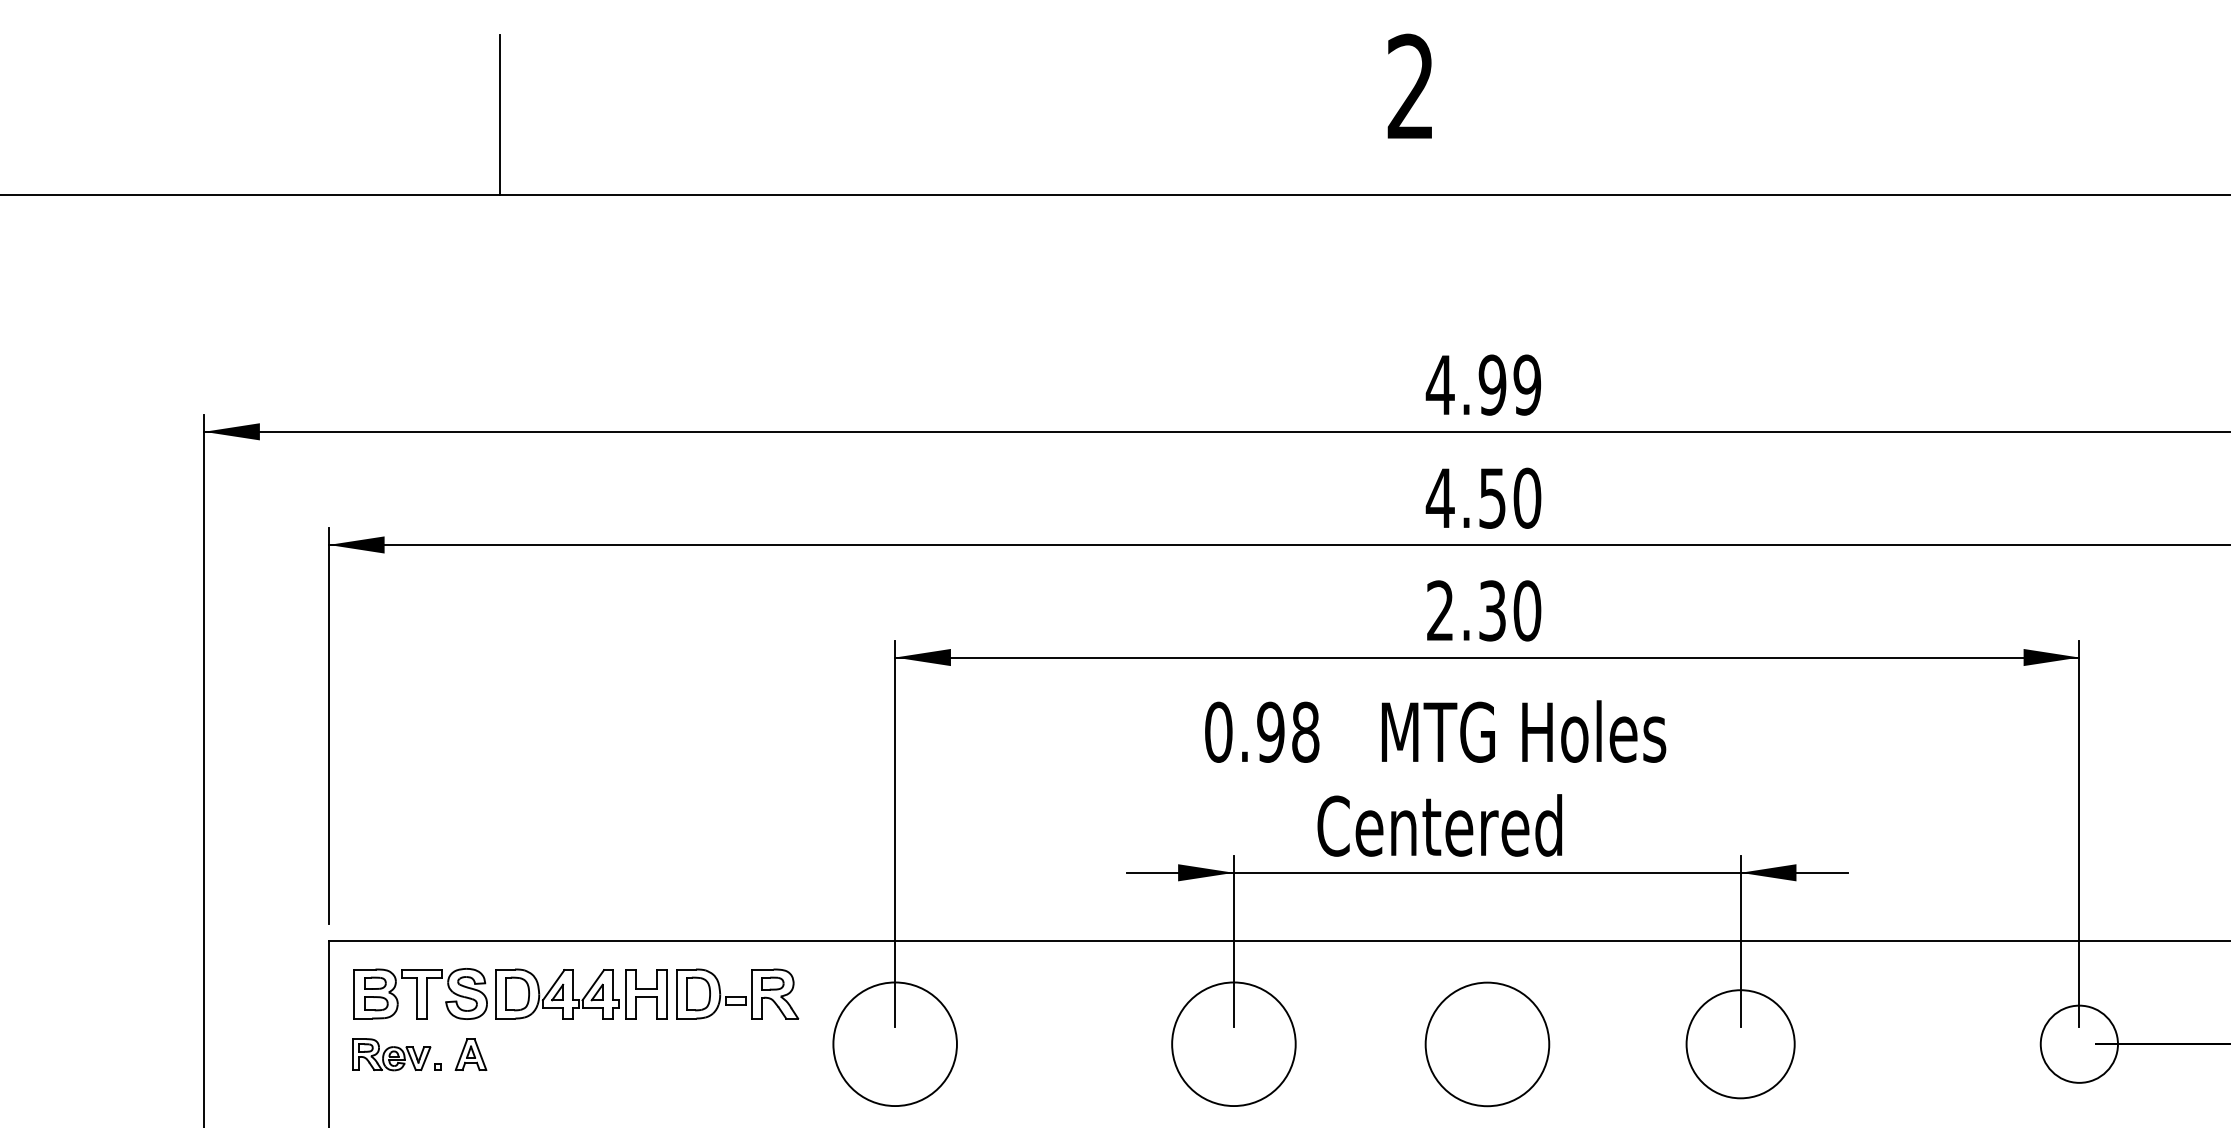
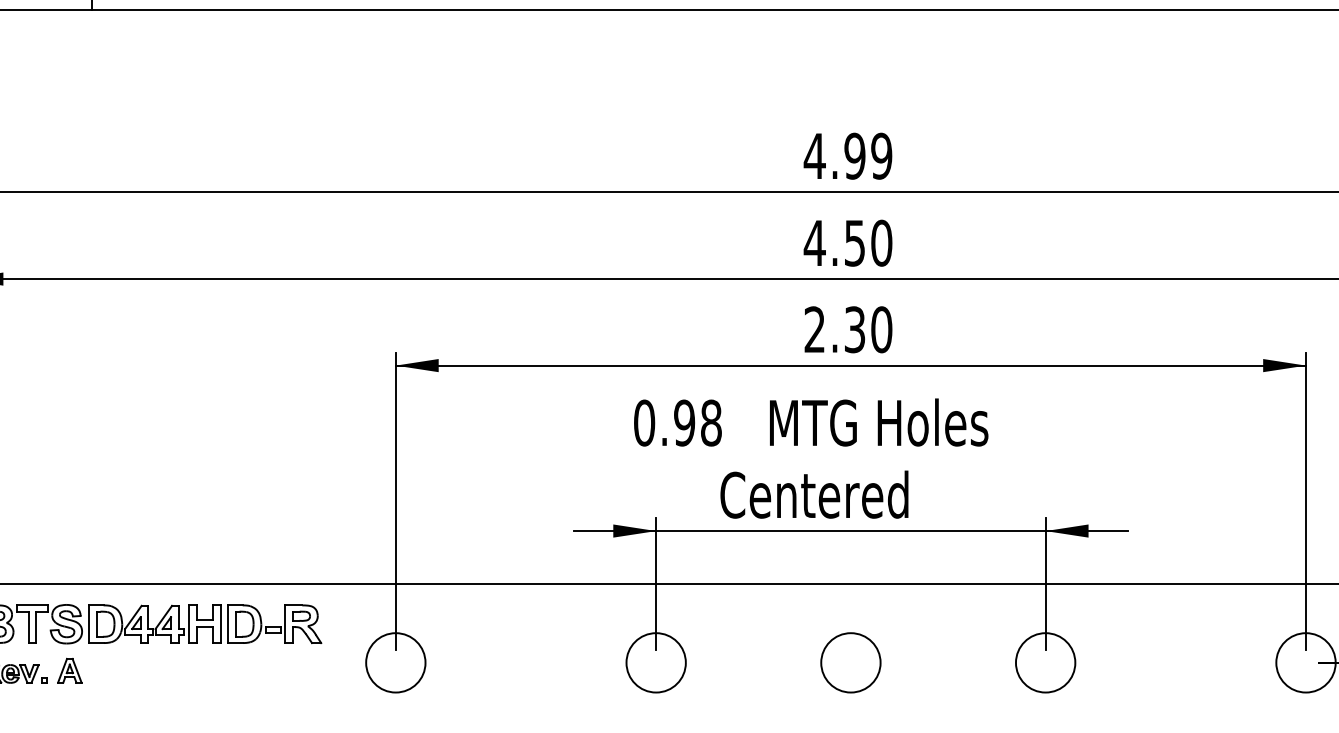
circle: (894, 1043) -> (395, 662), size x0.62
circle: (1233, 1043) -> (655, 662), size x0.62
circle: (1486, 1043) -> (850, 662), size x0.62
circle: (1740, 1043) -> (1045, 662), size x0.71

